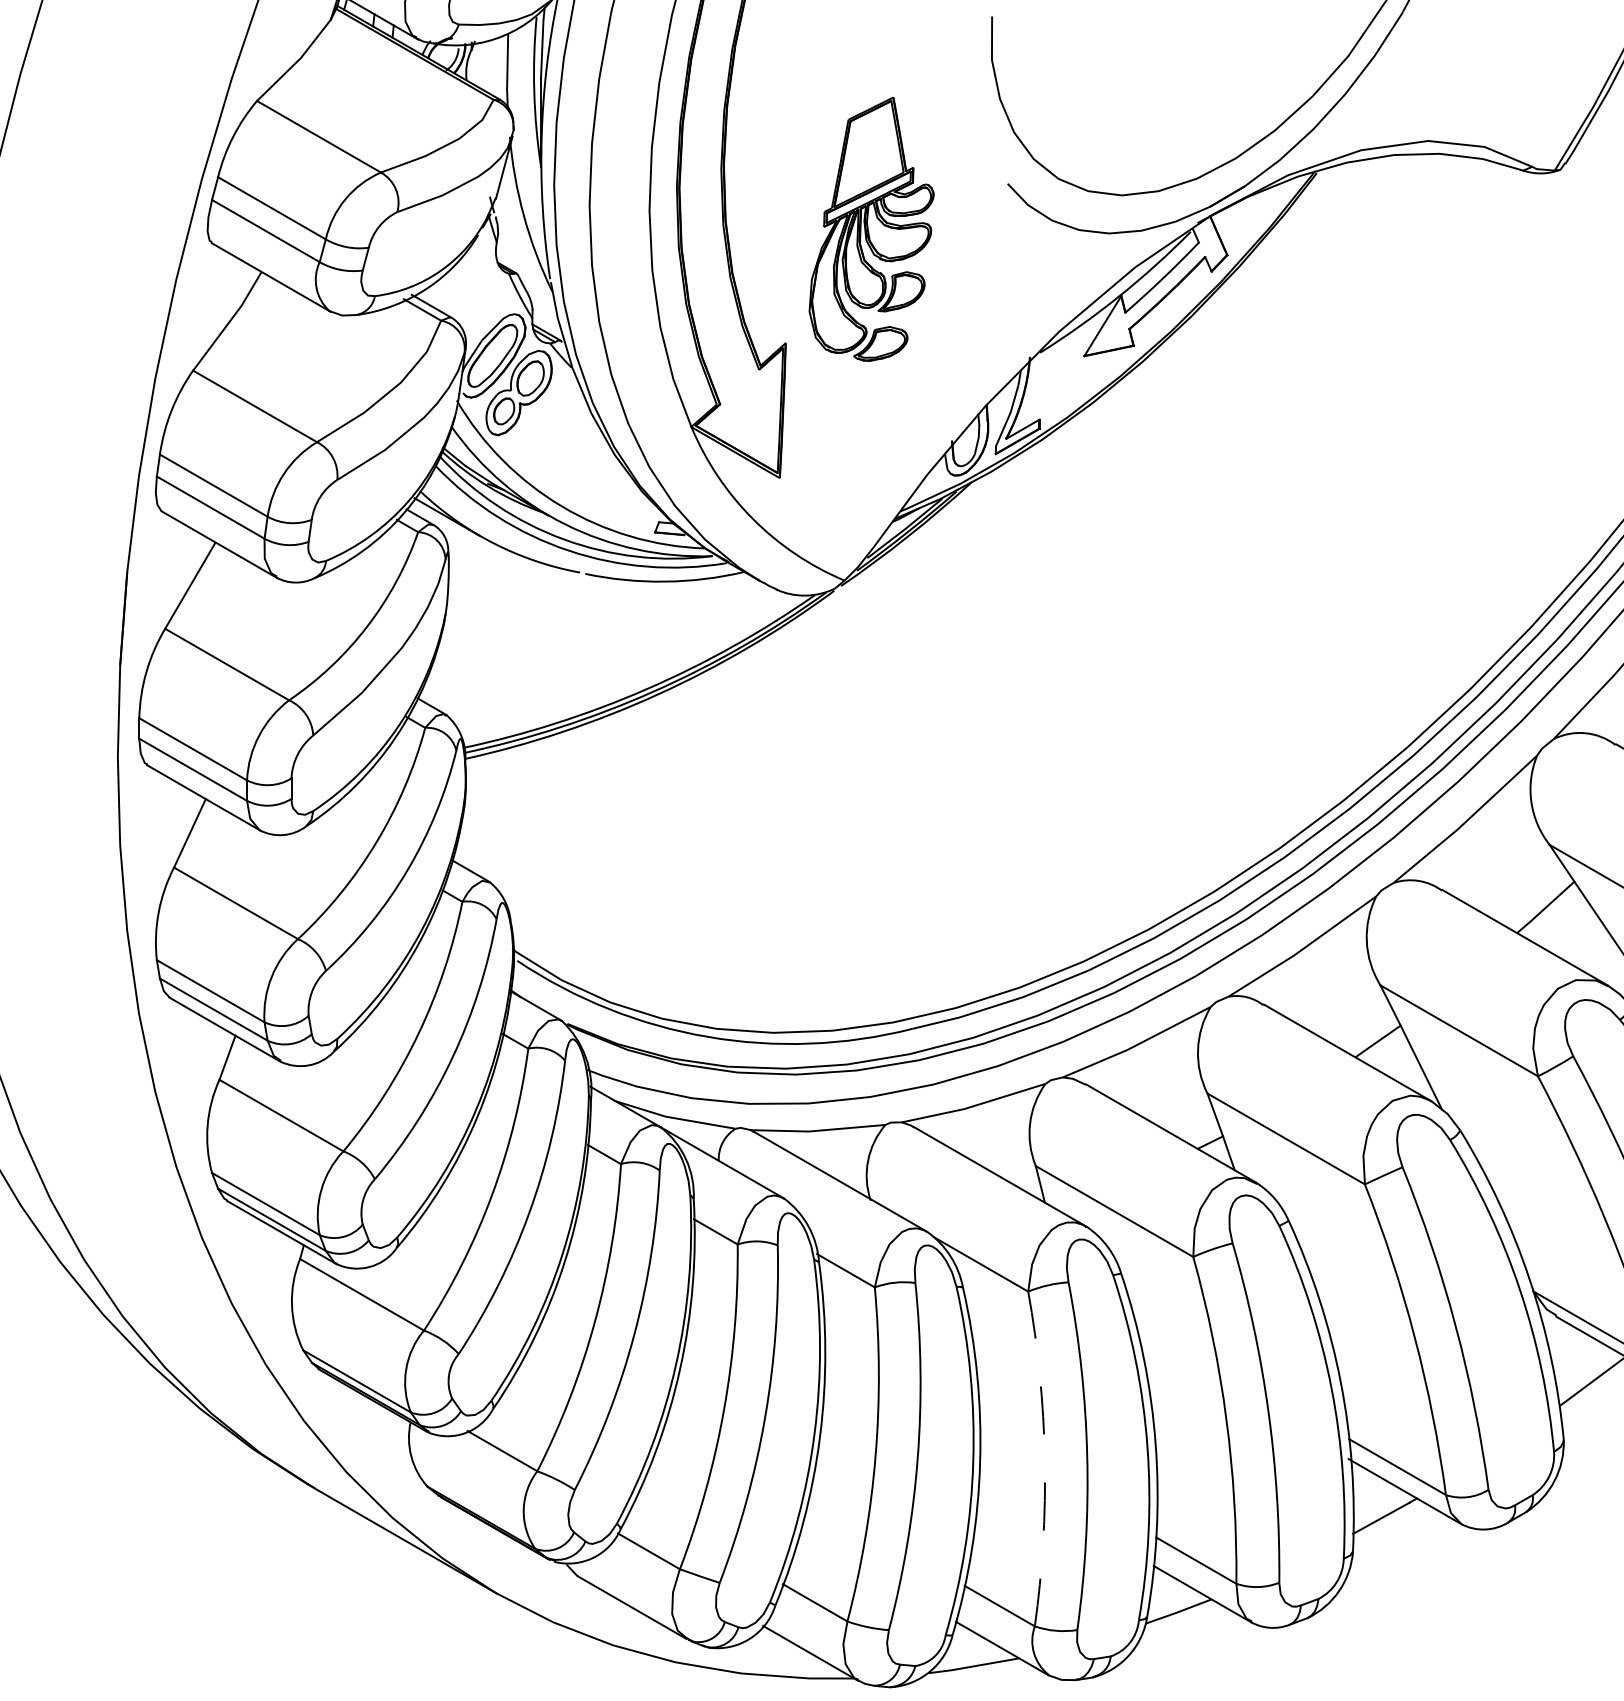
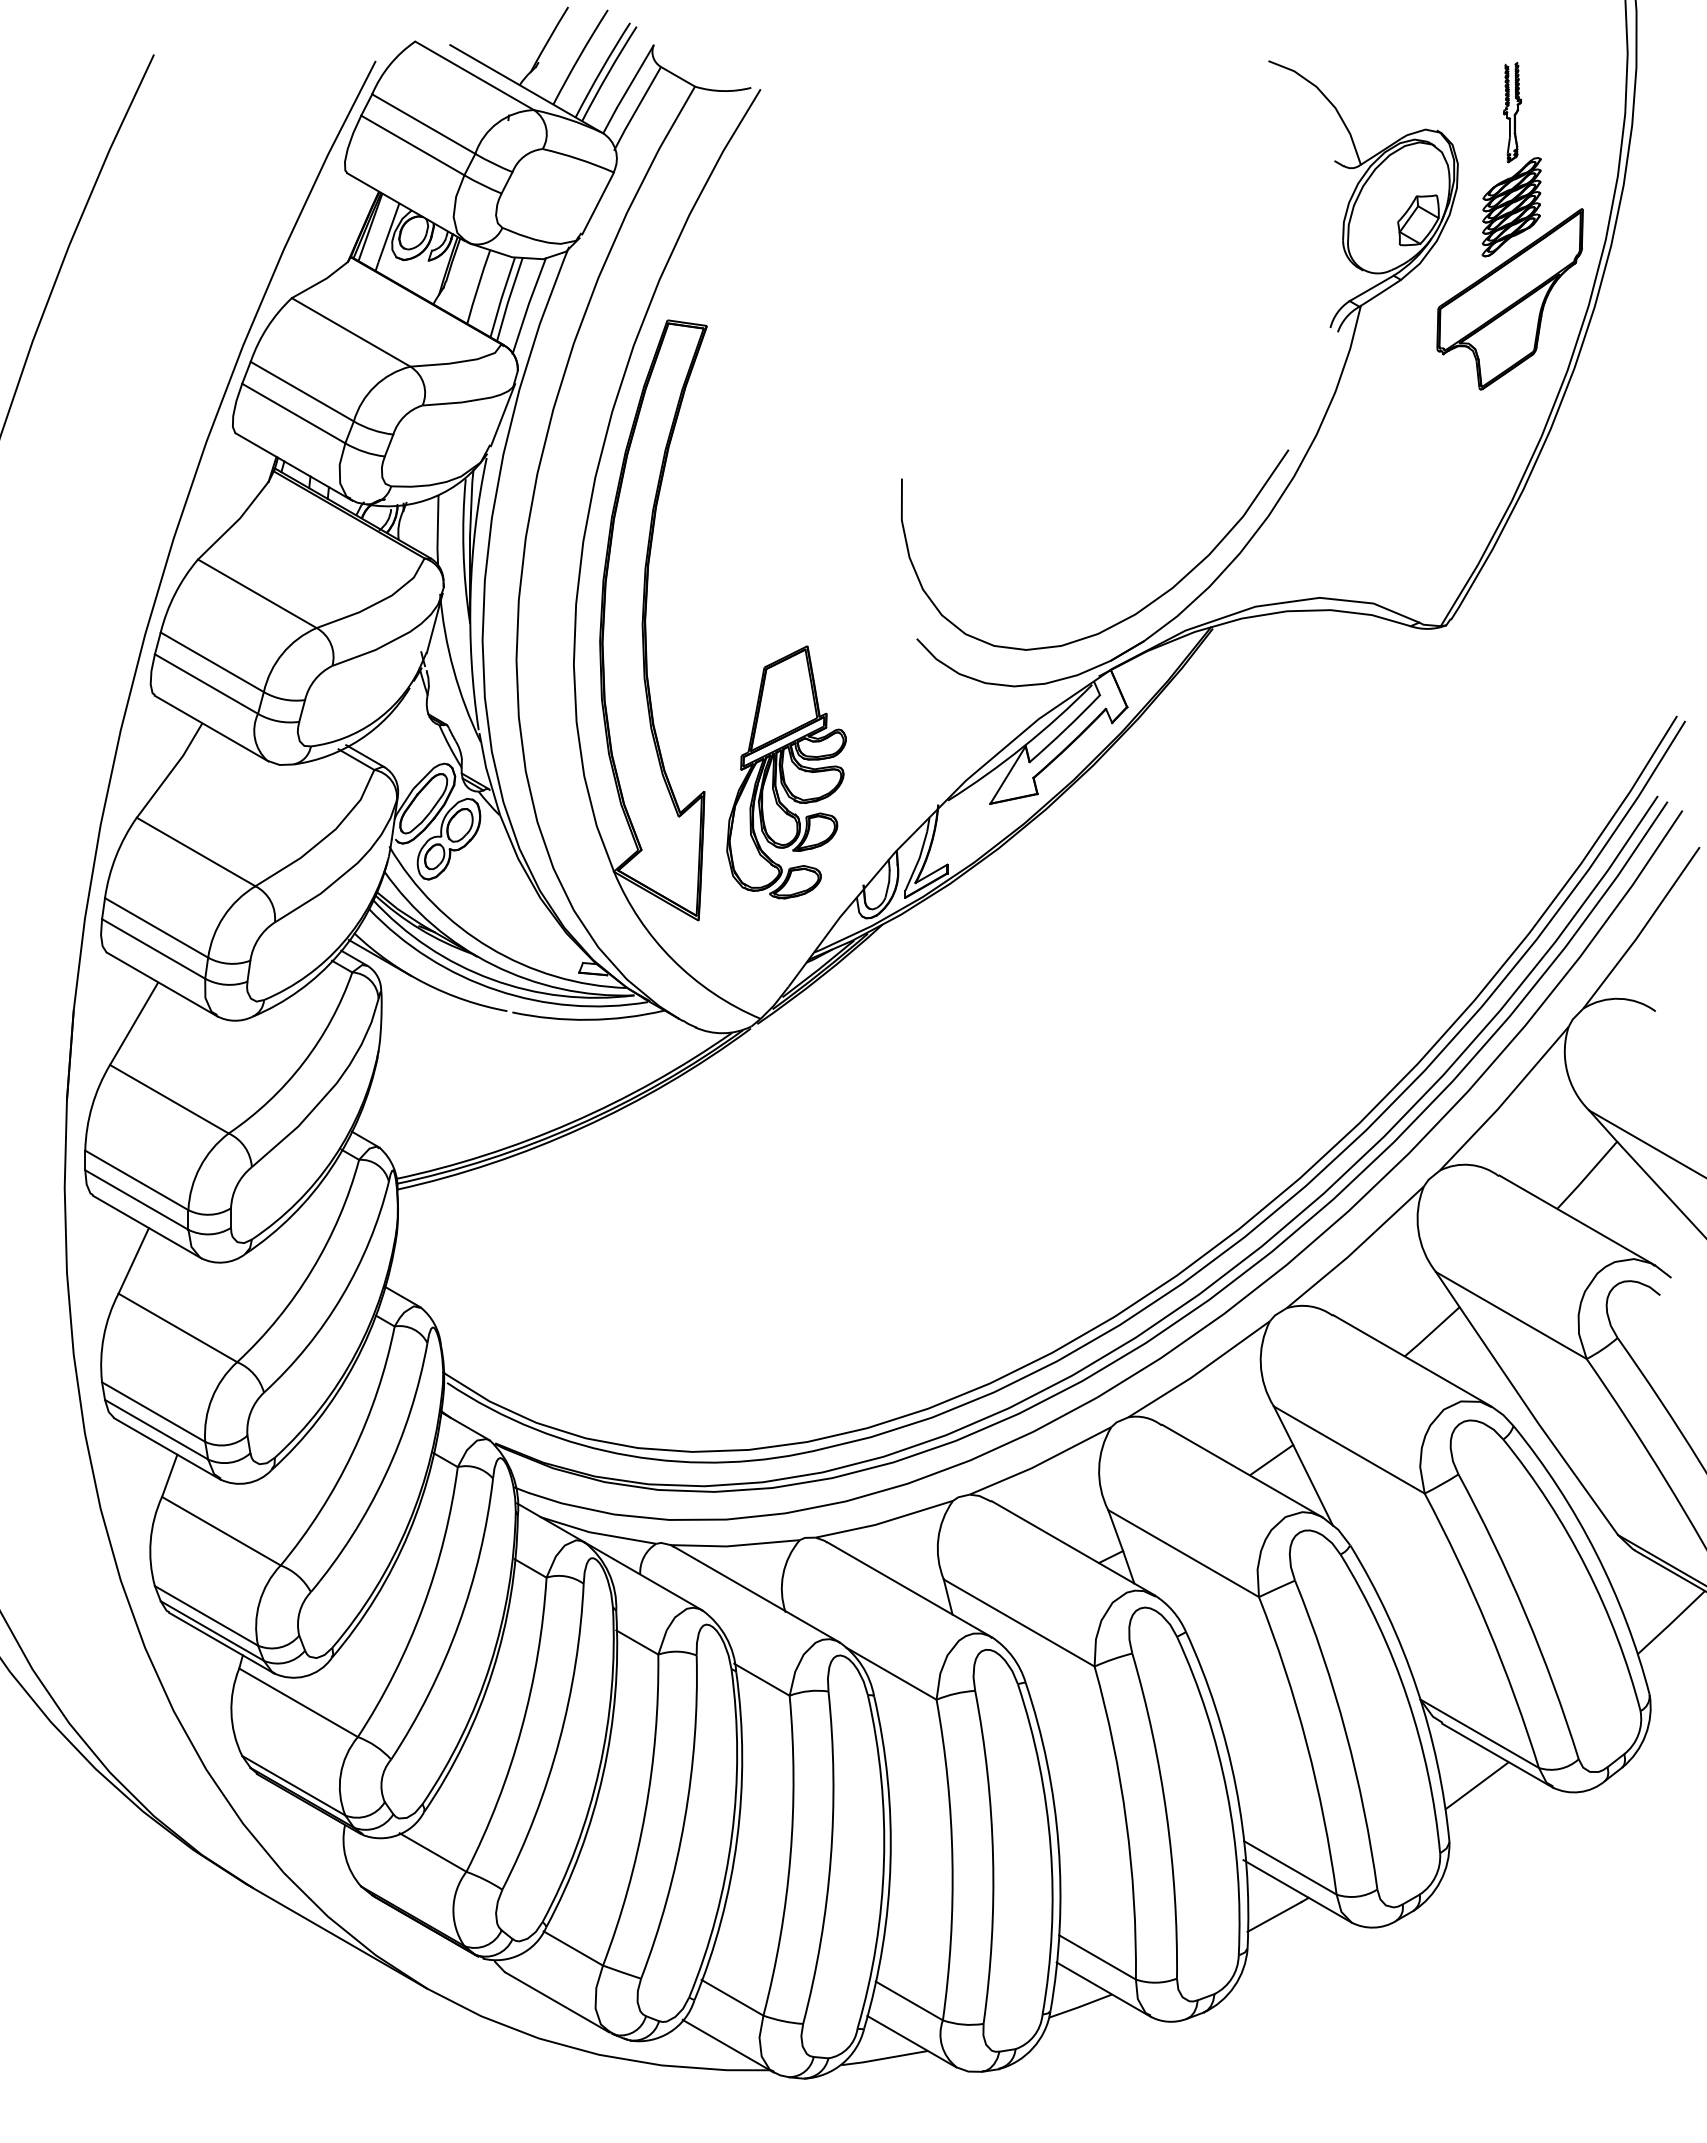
part: (871, 229) -> (786, 772), moved
arc: (1044, 1458) -> (952, 1859), dashed -> solid

